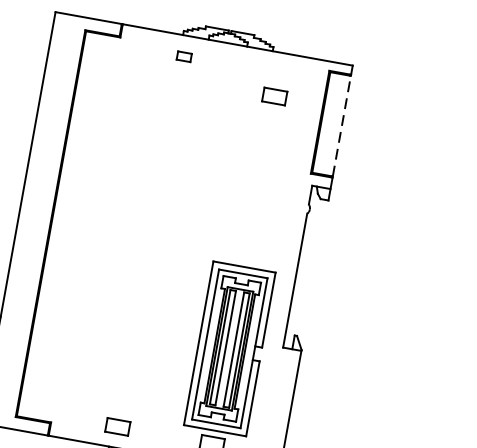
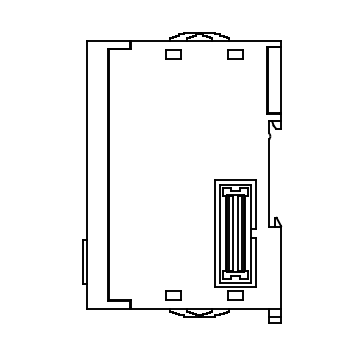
part: (184, 57) -> (173, 54), size x1.67
part: (274, 97) -> (235, 54), moved
line: (342, 126) -> (281, 80), dashed -> solid

